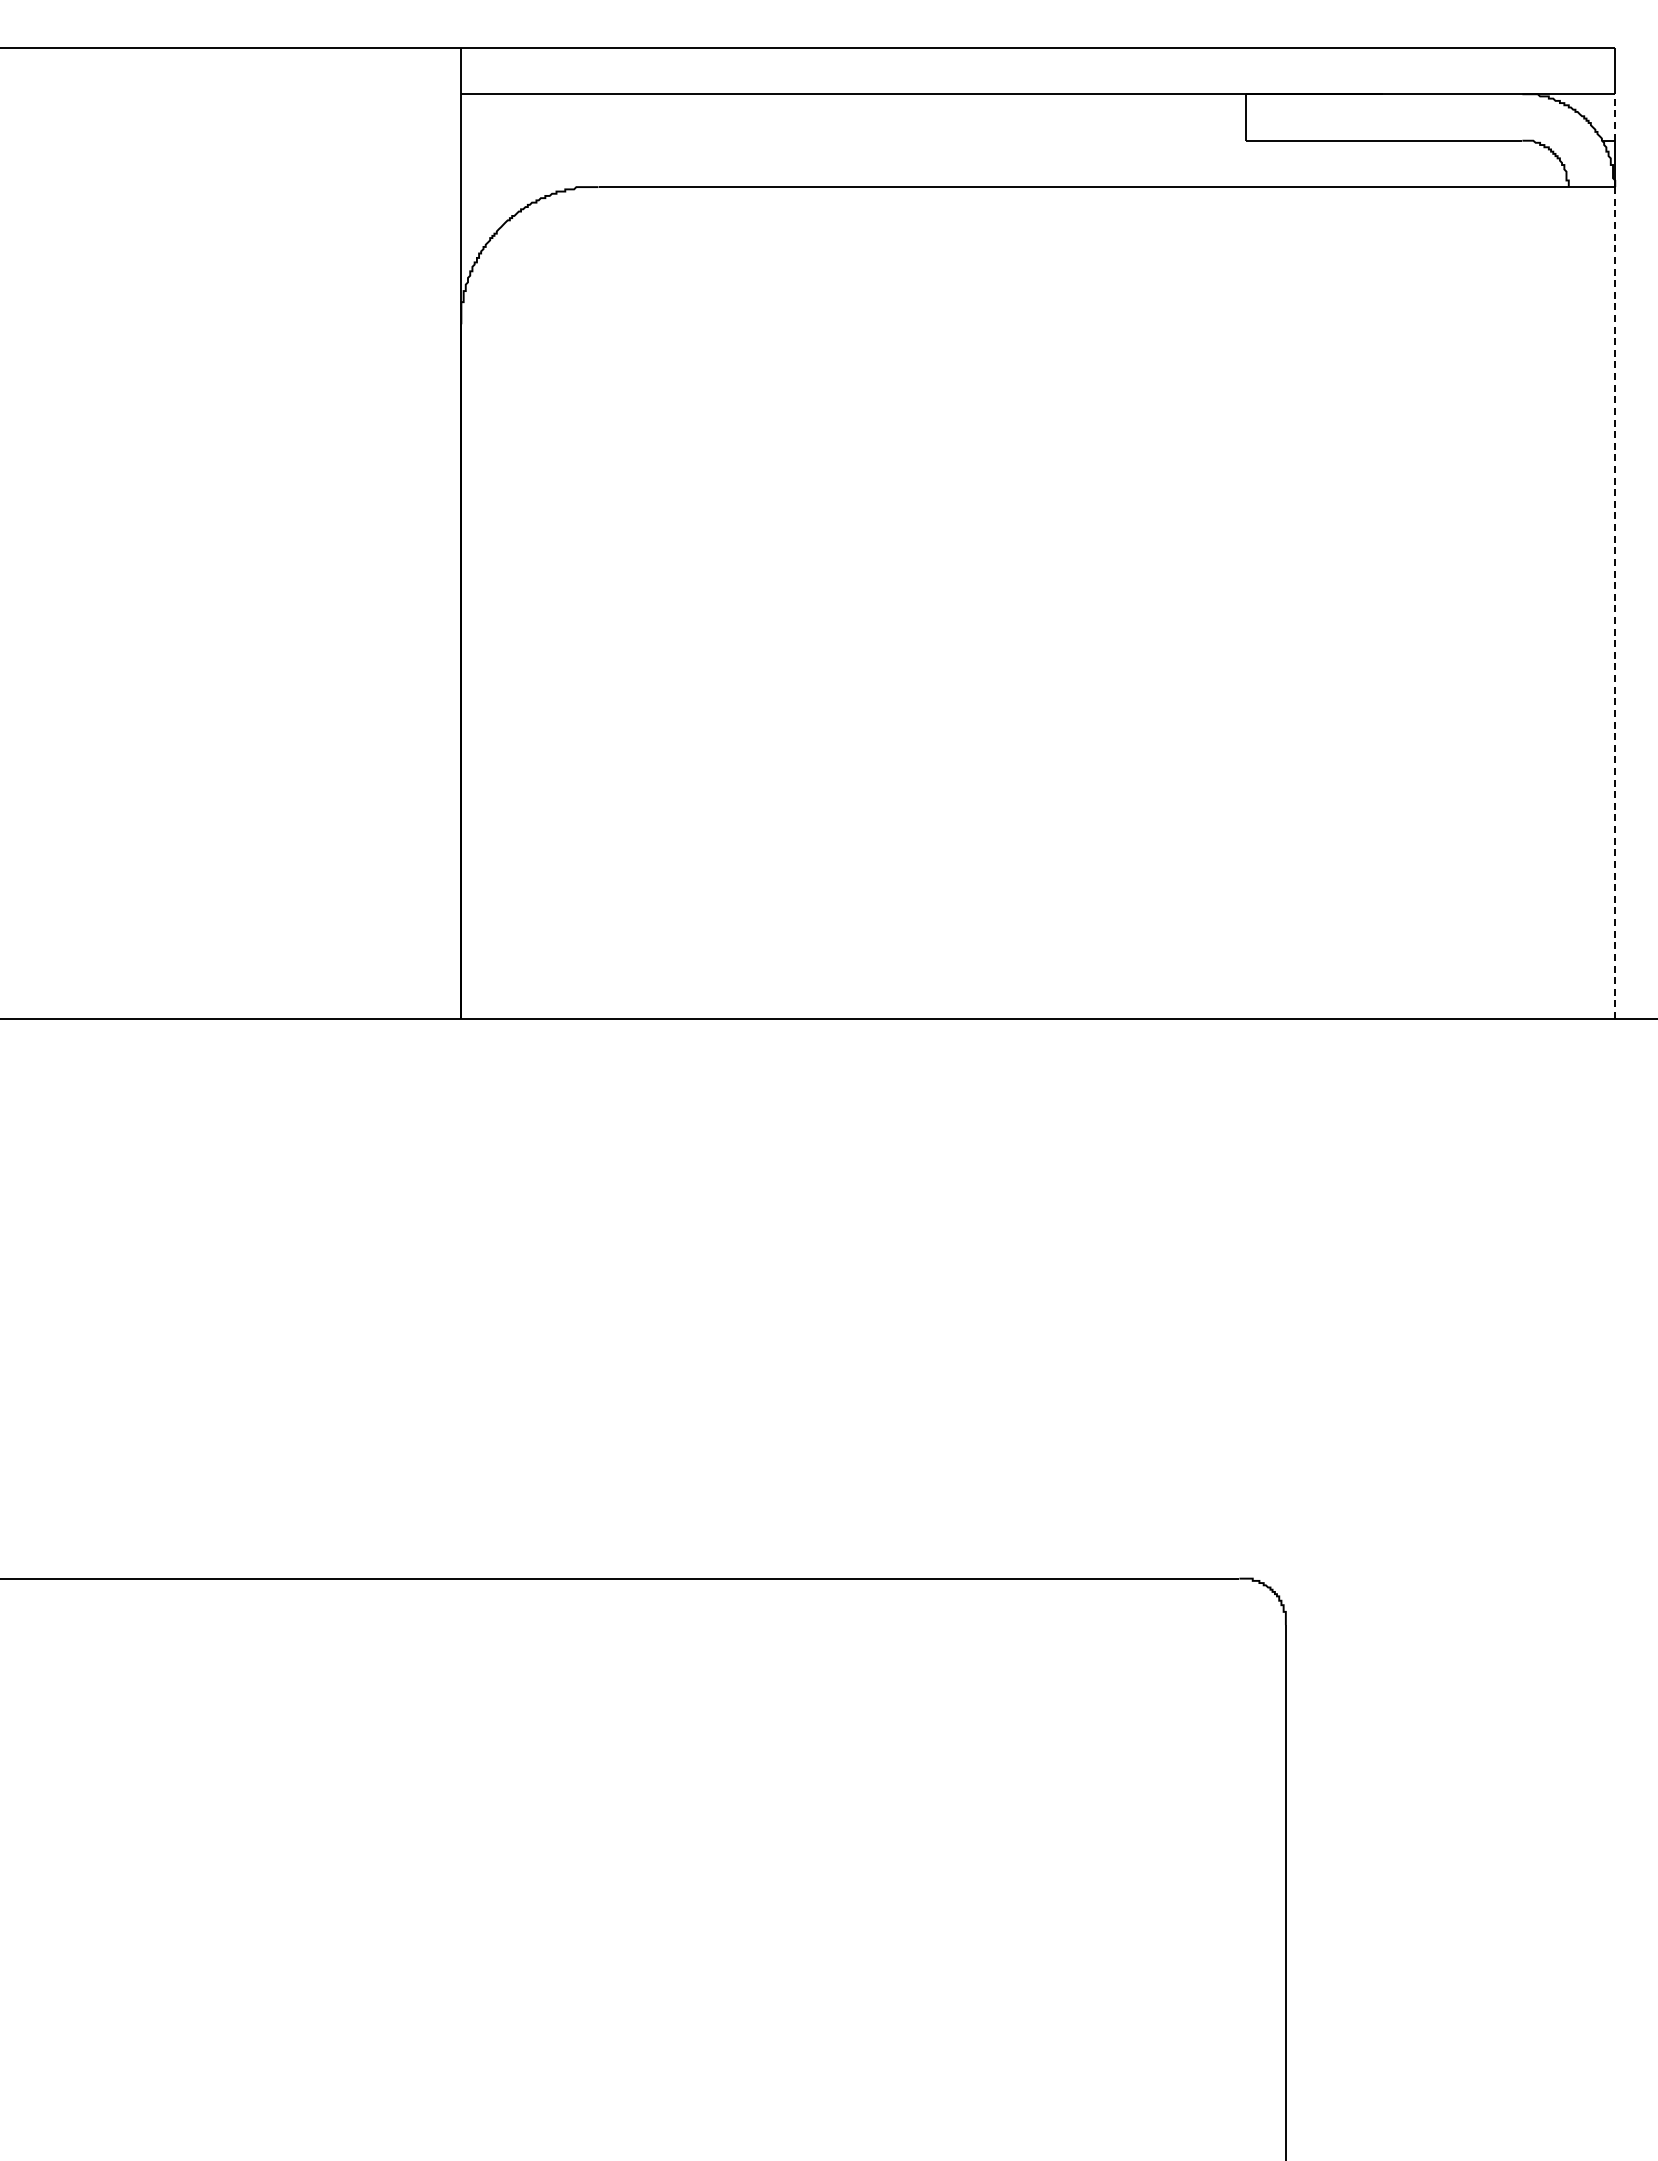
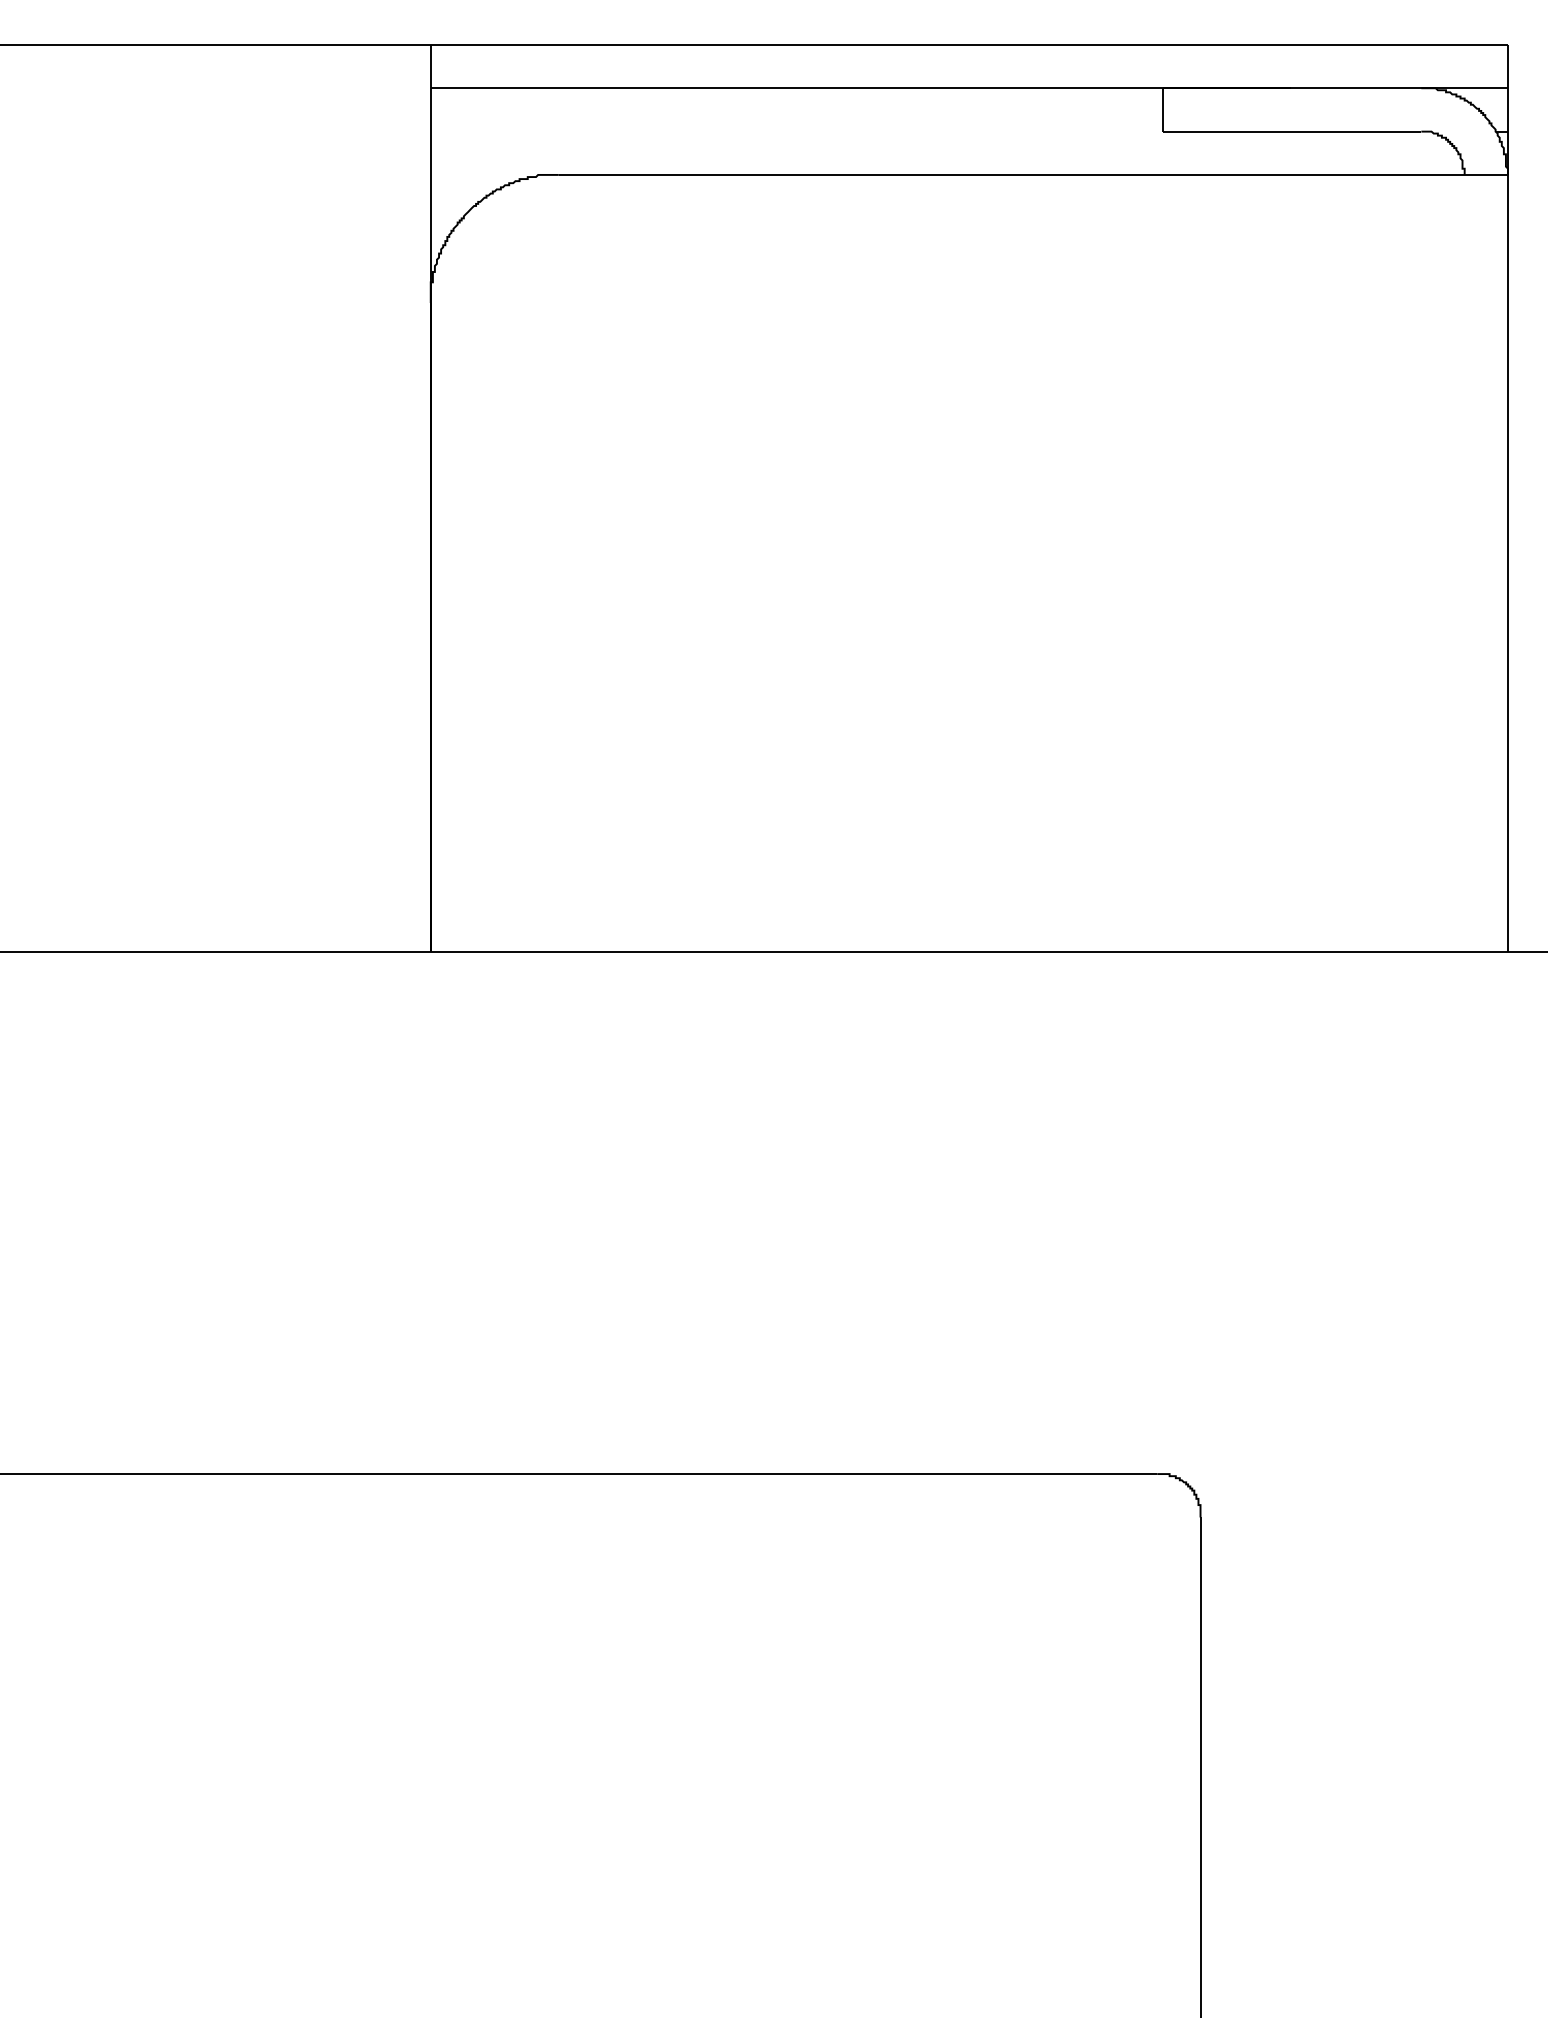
line: (1615, 117) -> (1508, 109), dashed -> solid
line: (1615, 603) -> (1508, 563), dashed -> solid

